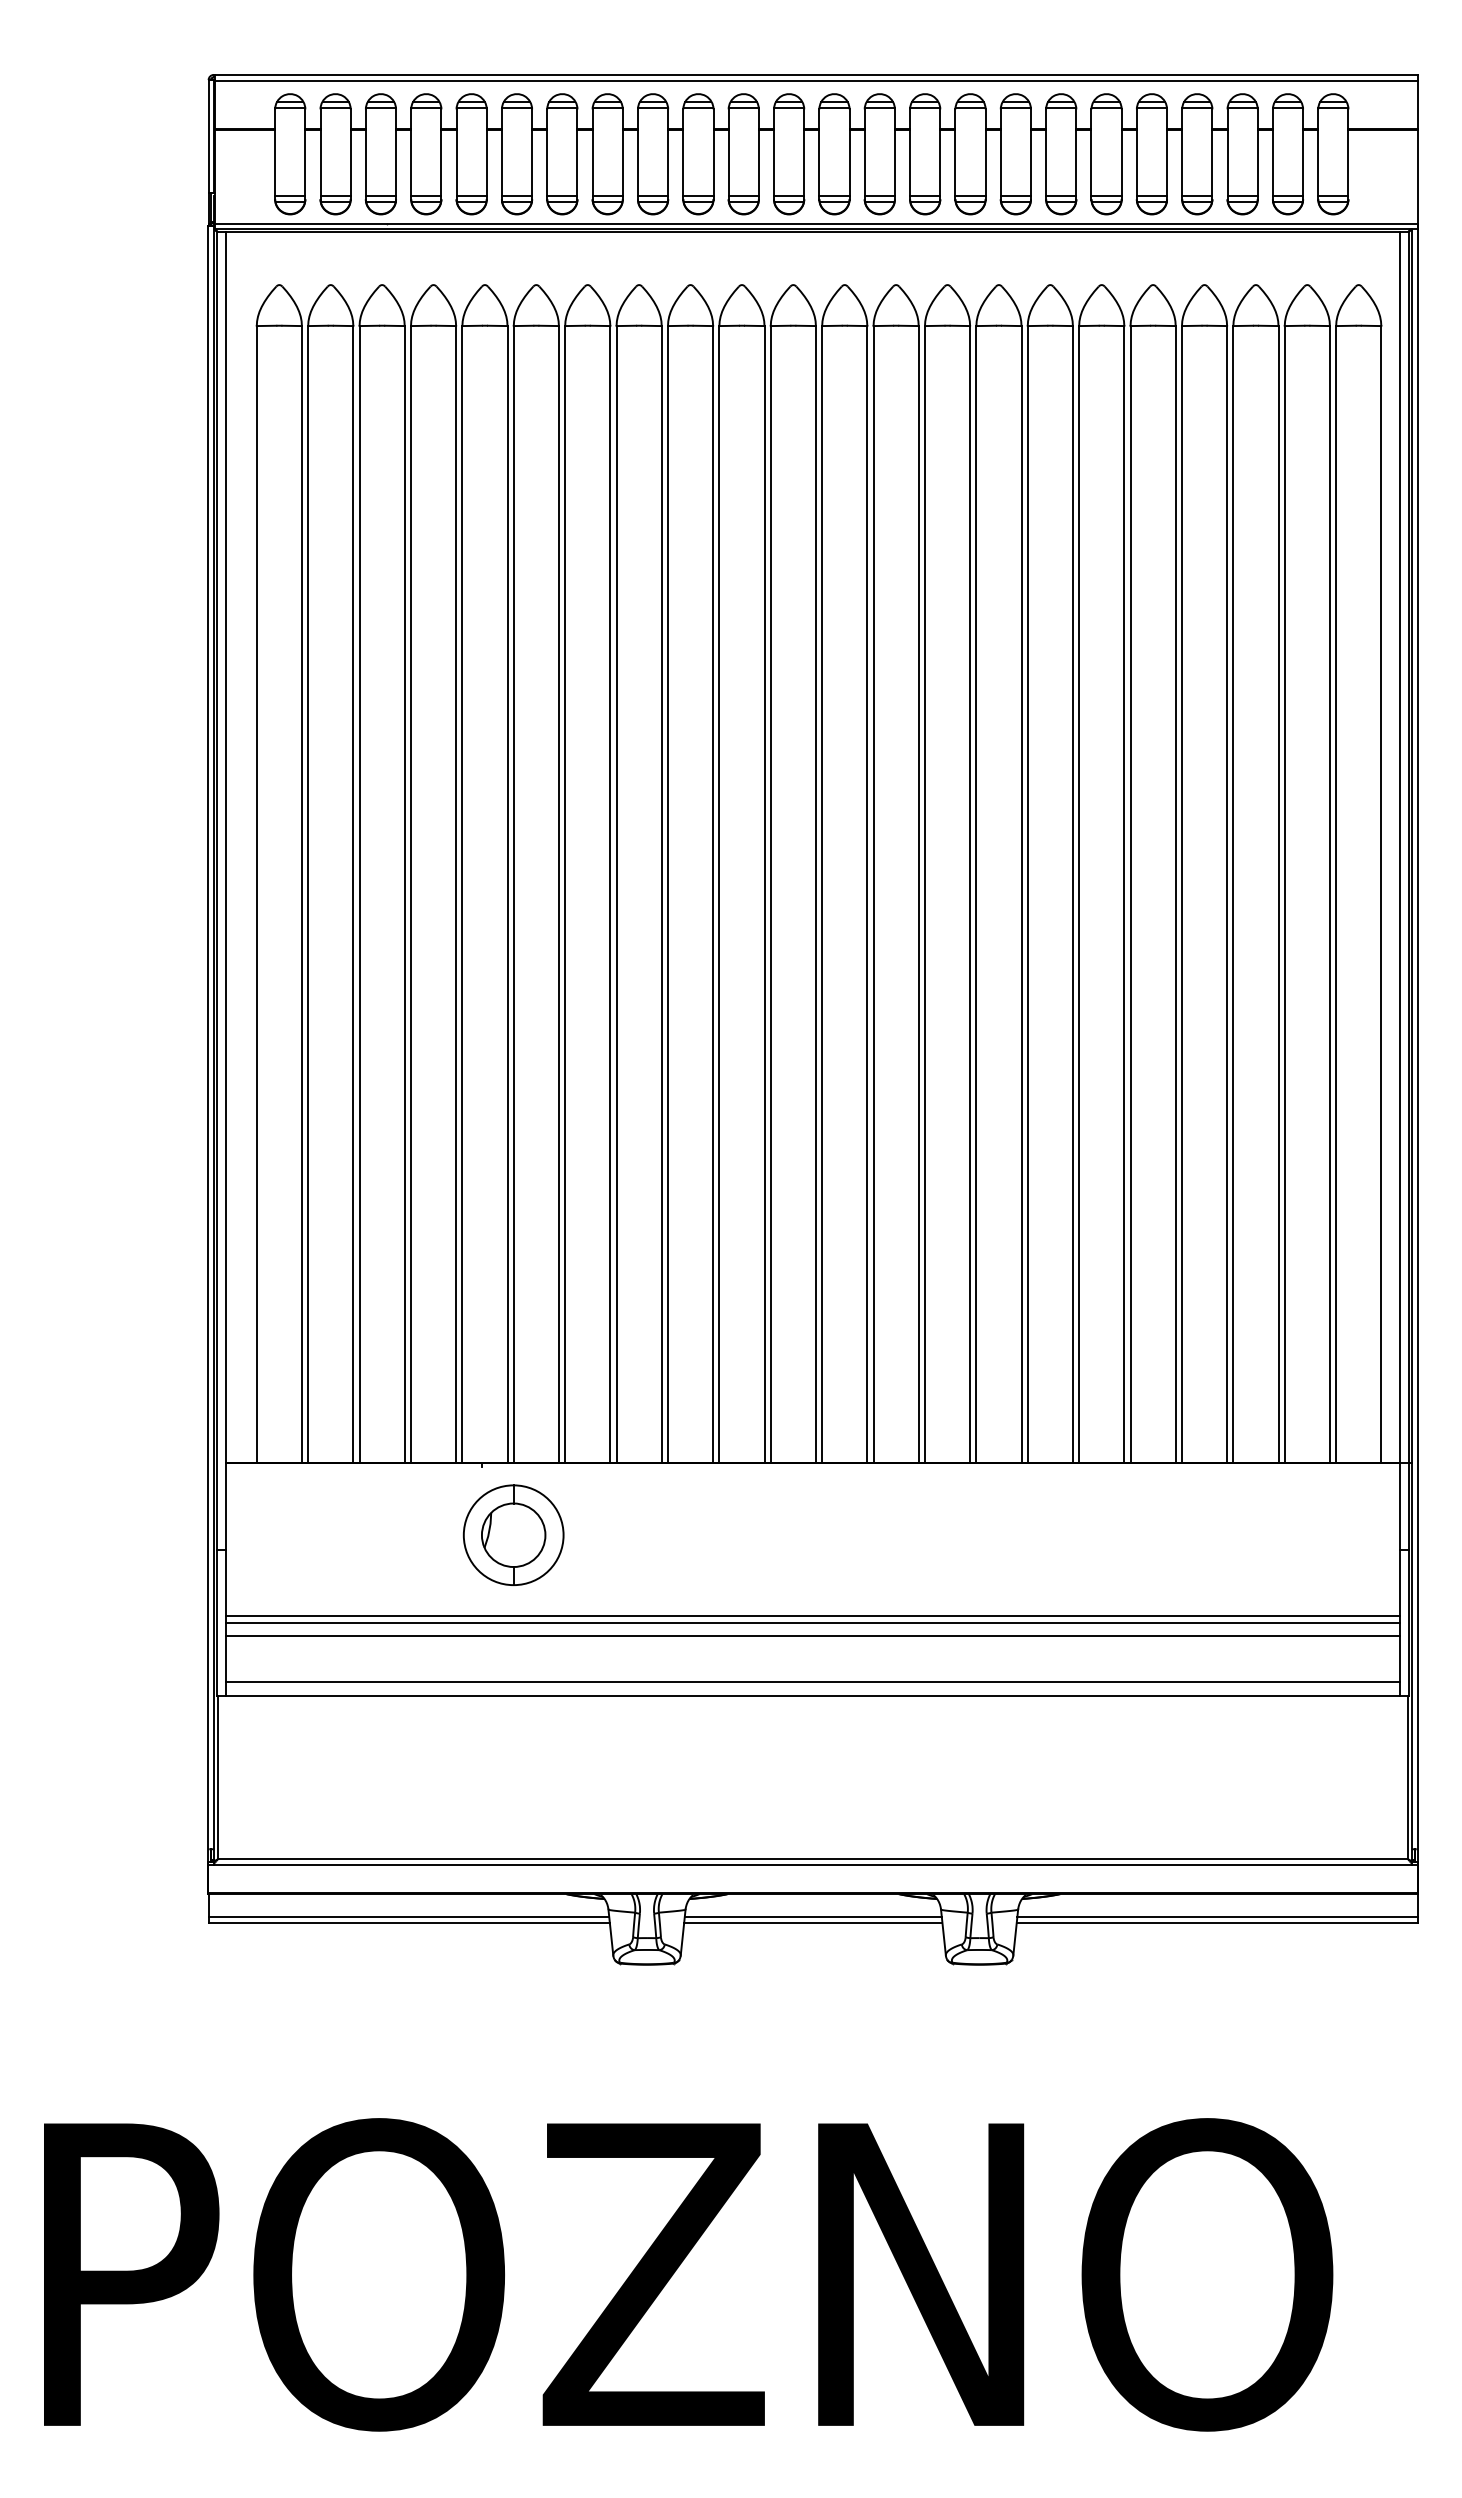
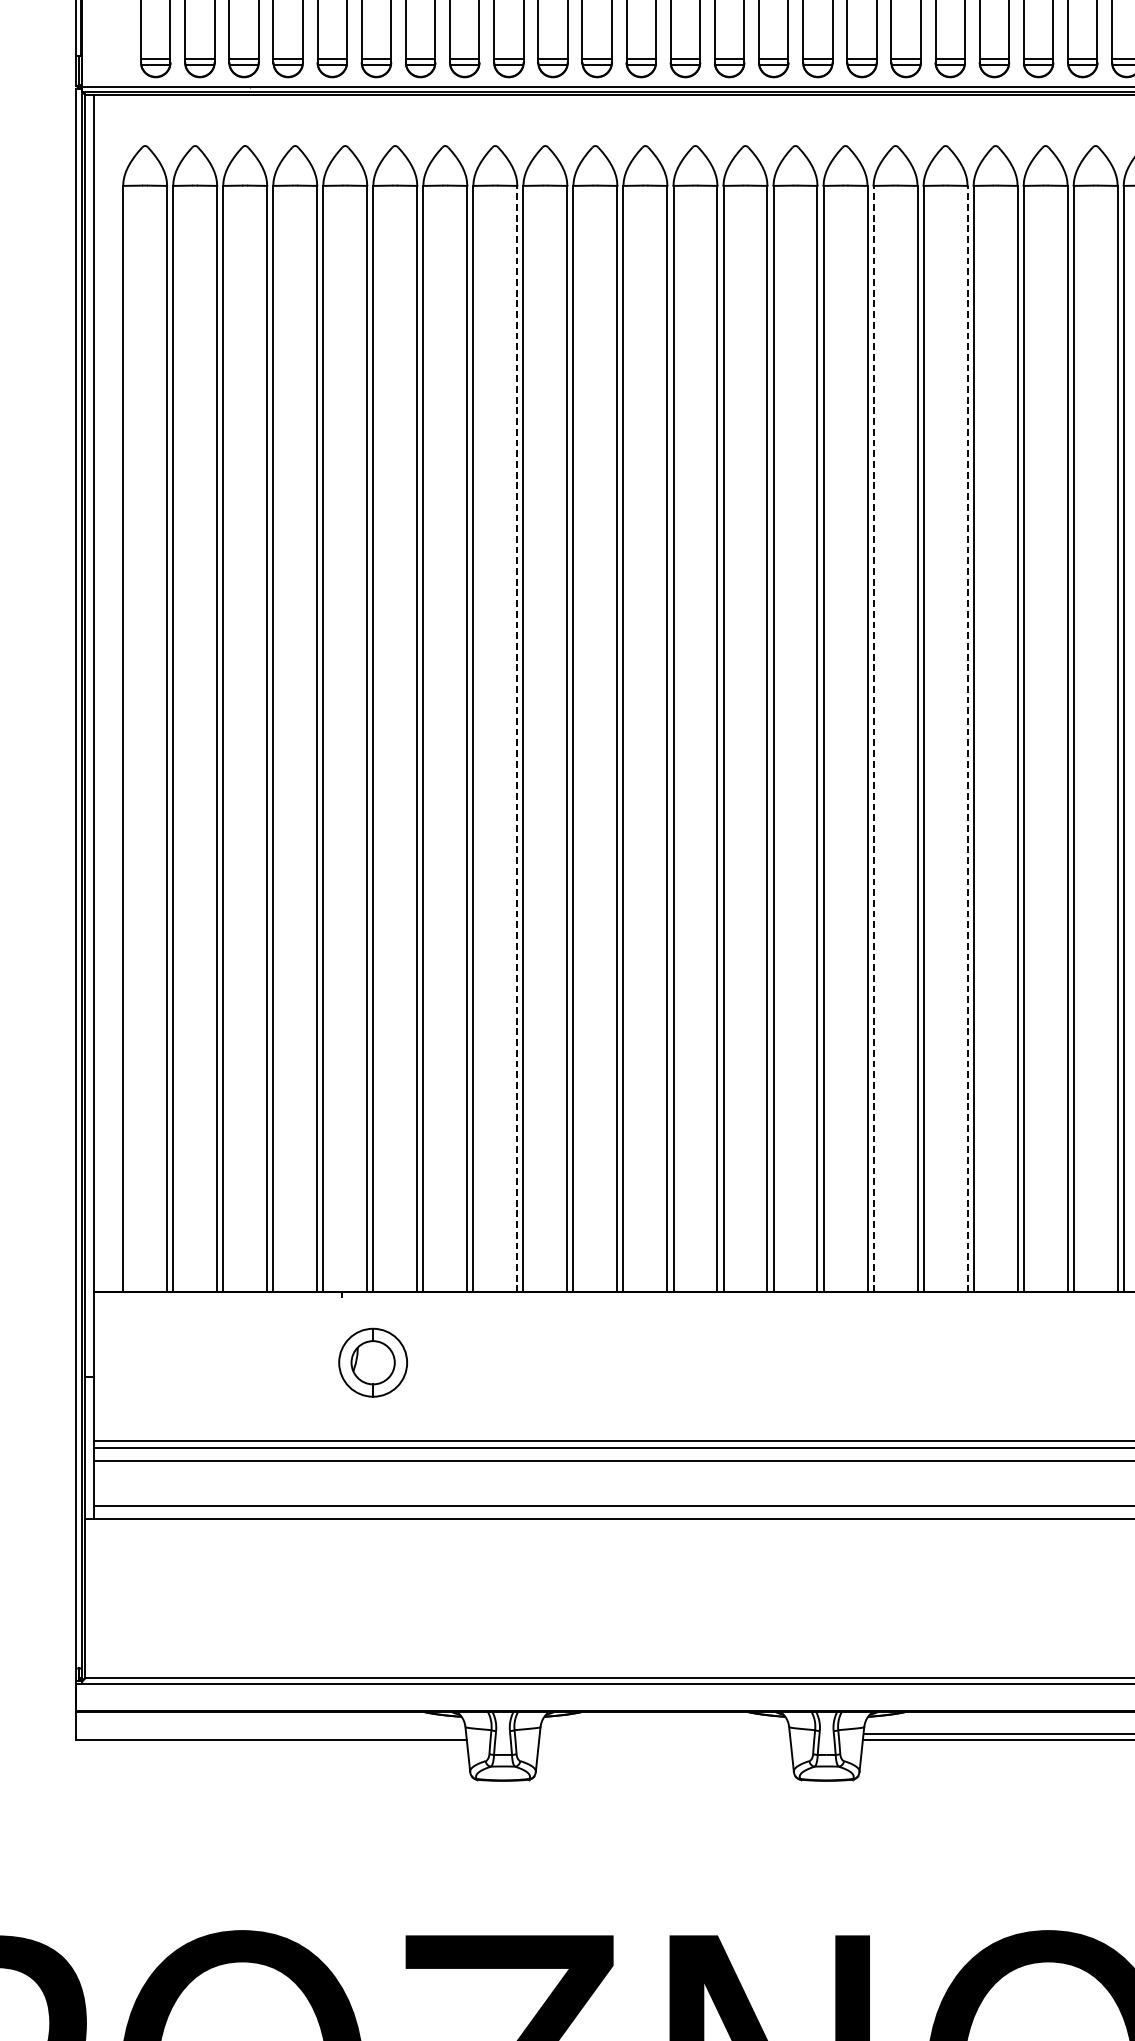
line: (661, 893) -> (517, 738), solid -> dashed
line: (1027, 893) -> (873, 738), solid -> dashed
line: (1124, 893) -> (967, 738), solid -> dashed
part: (513, 1534) -> (373, 1362), size x0.7
line: (408, 1916) -> (270, 1733), removed
line: (812, 1916) -> (664, 1733), removed
line: (813, 1922) -> (665, 1739), removed

